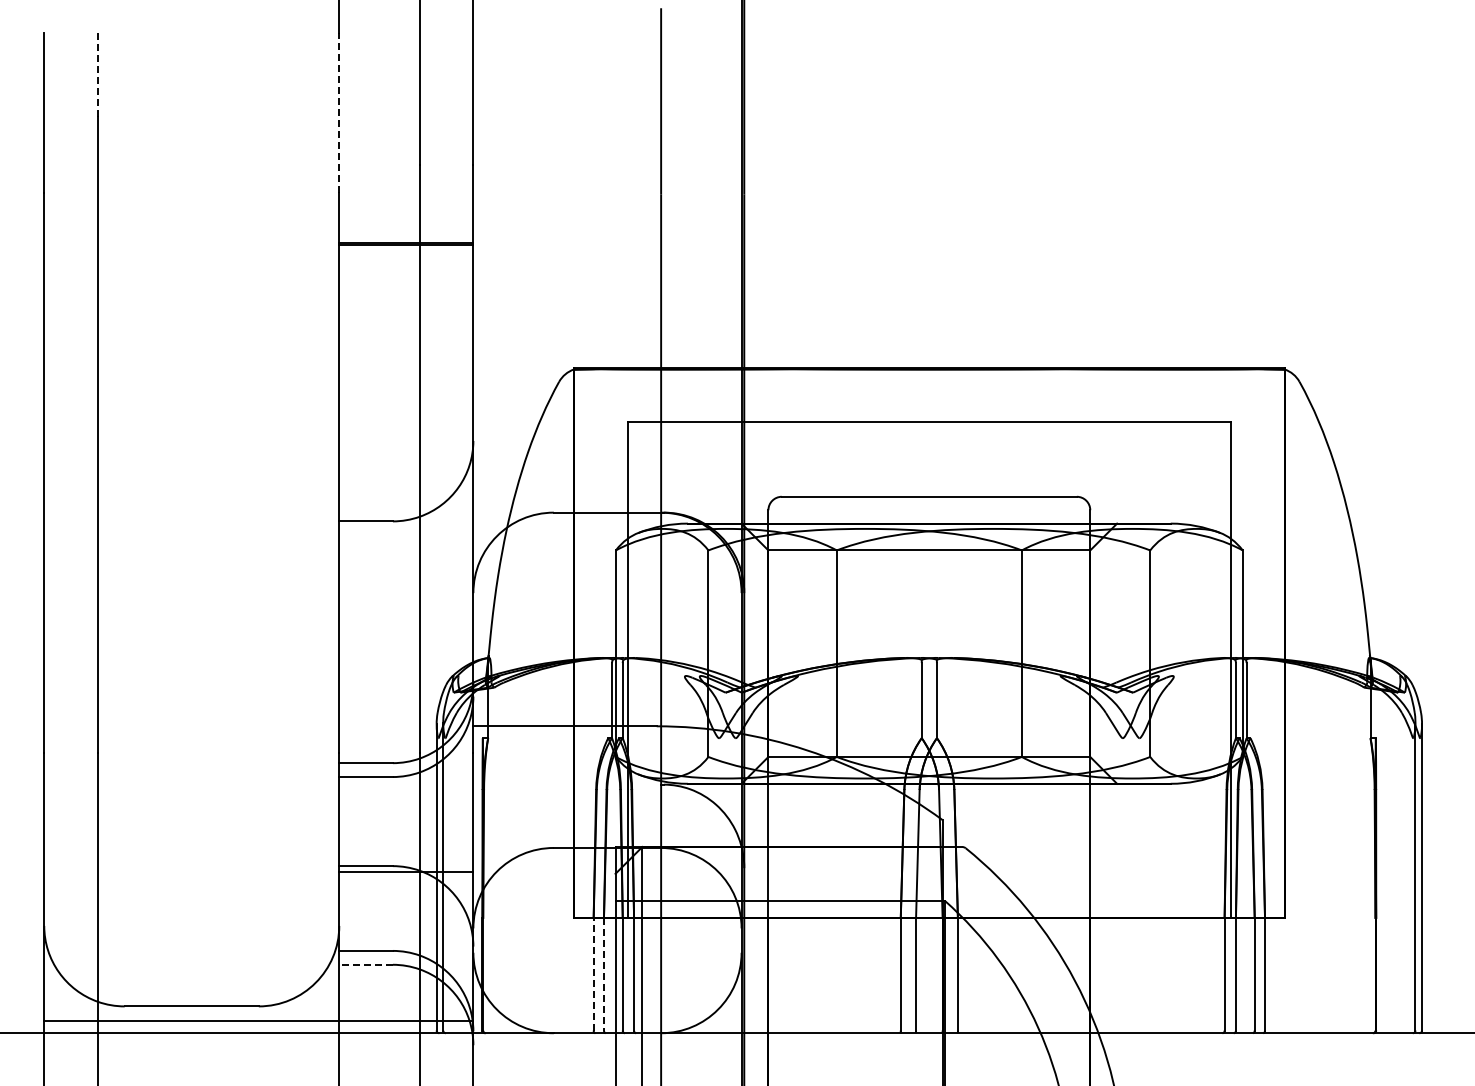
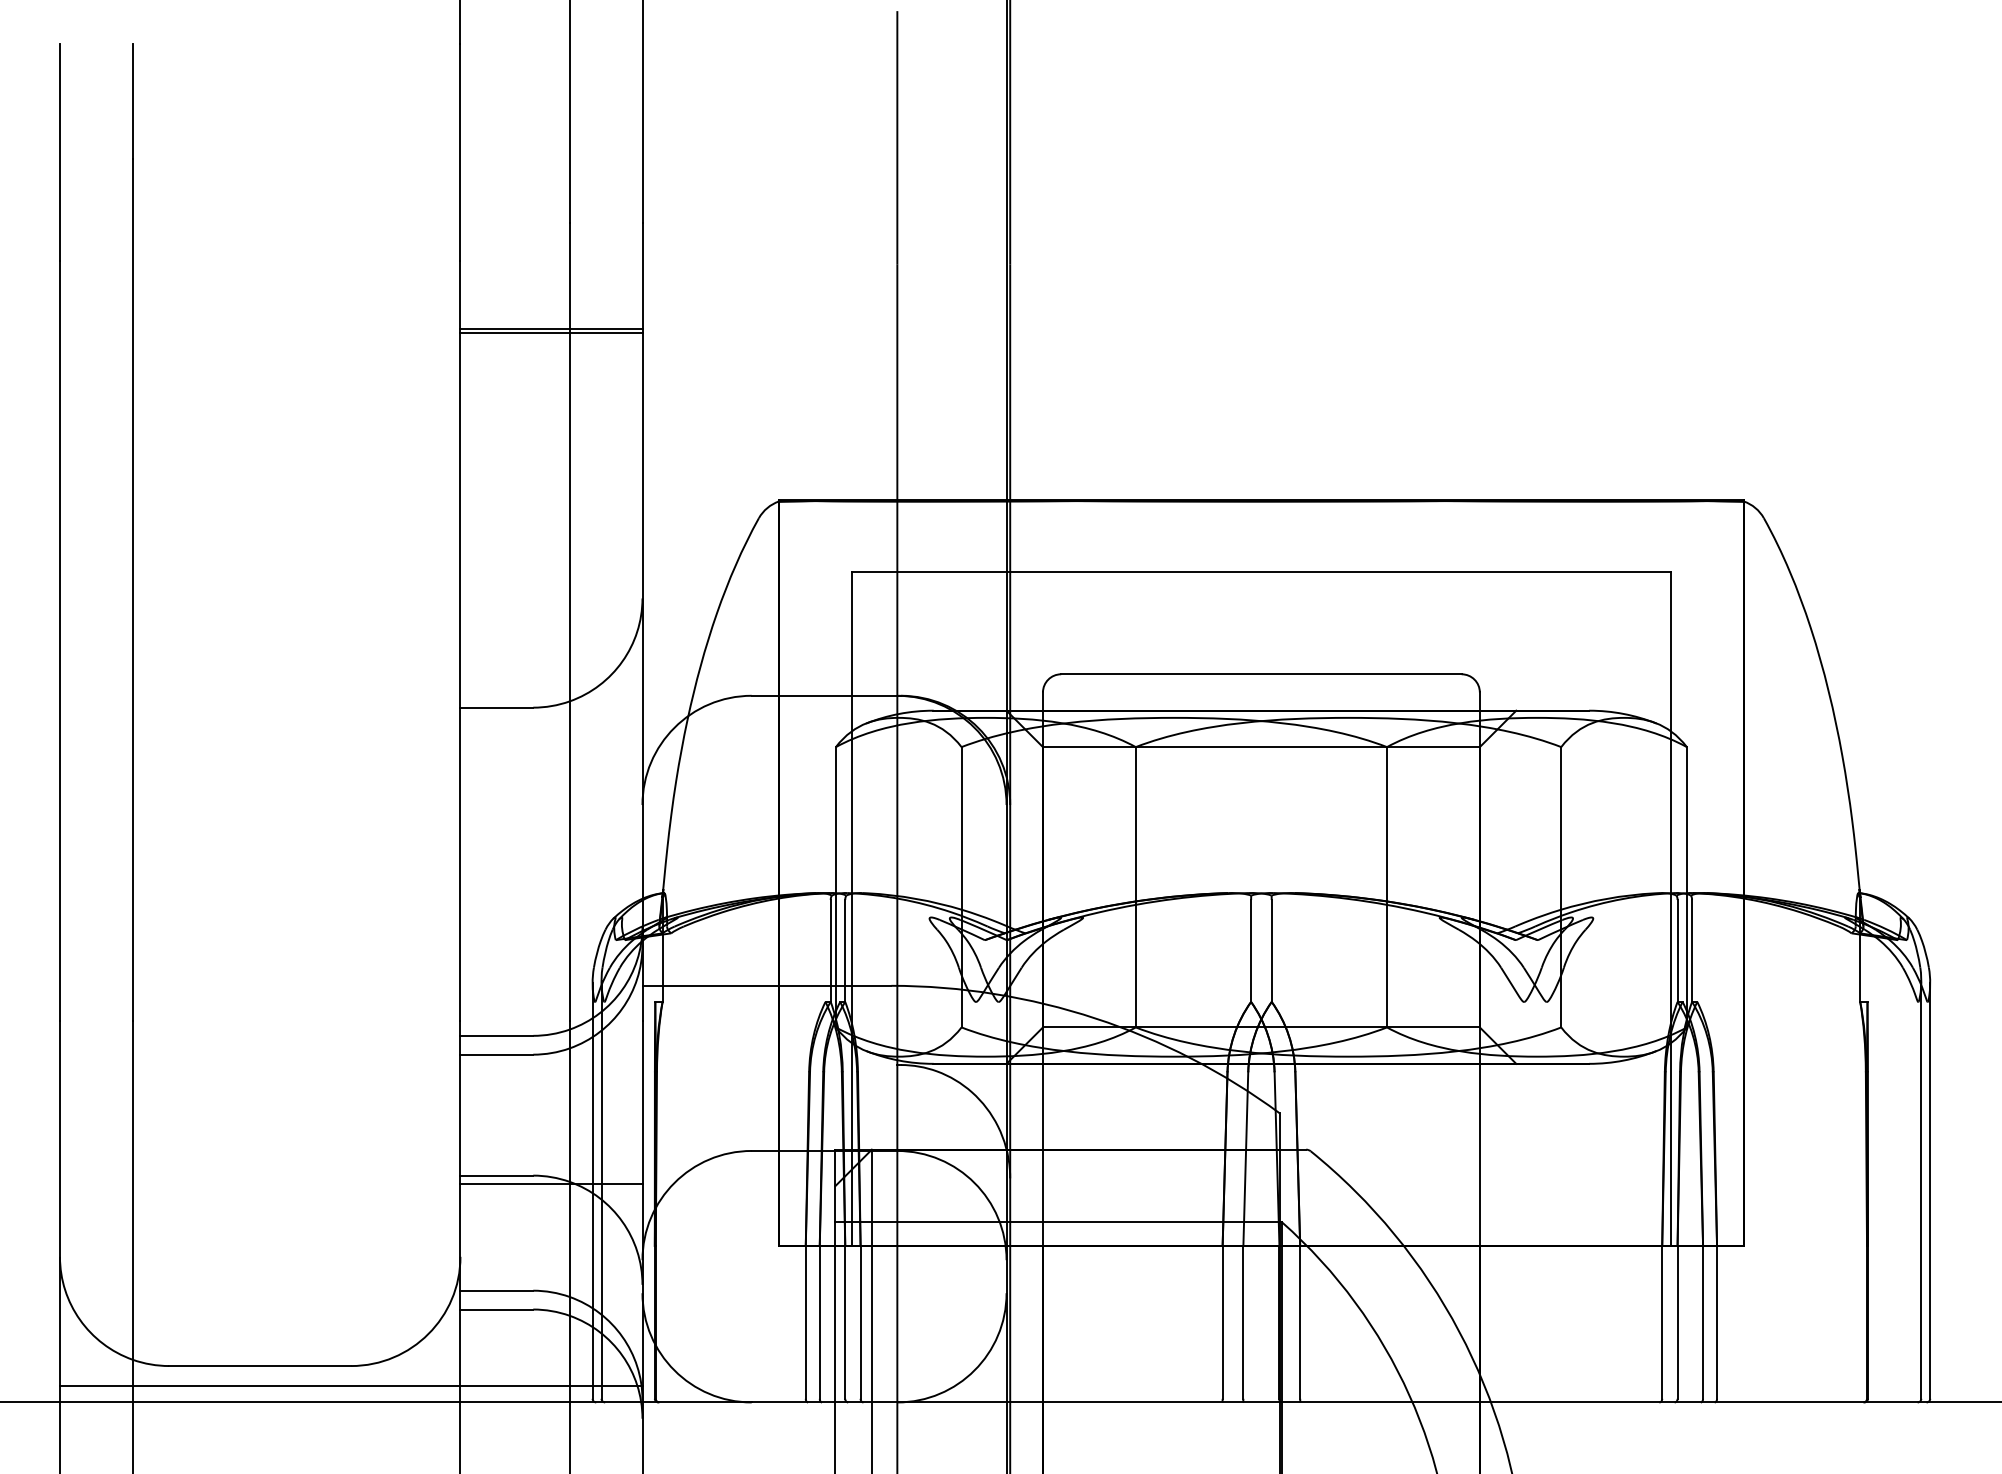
line: (97, 74) -> (132, 101), dashed -> solid
line: (339, 112) -> (460, 152), dashed -> solid
line: (366, 964) -> (497, 1309), dashed -> solid
line: (593, 973) -> (805, 1321), dashed -> solid
line: (603, 974) -> (819, 1322), dashed -> solid

